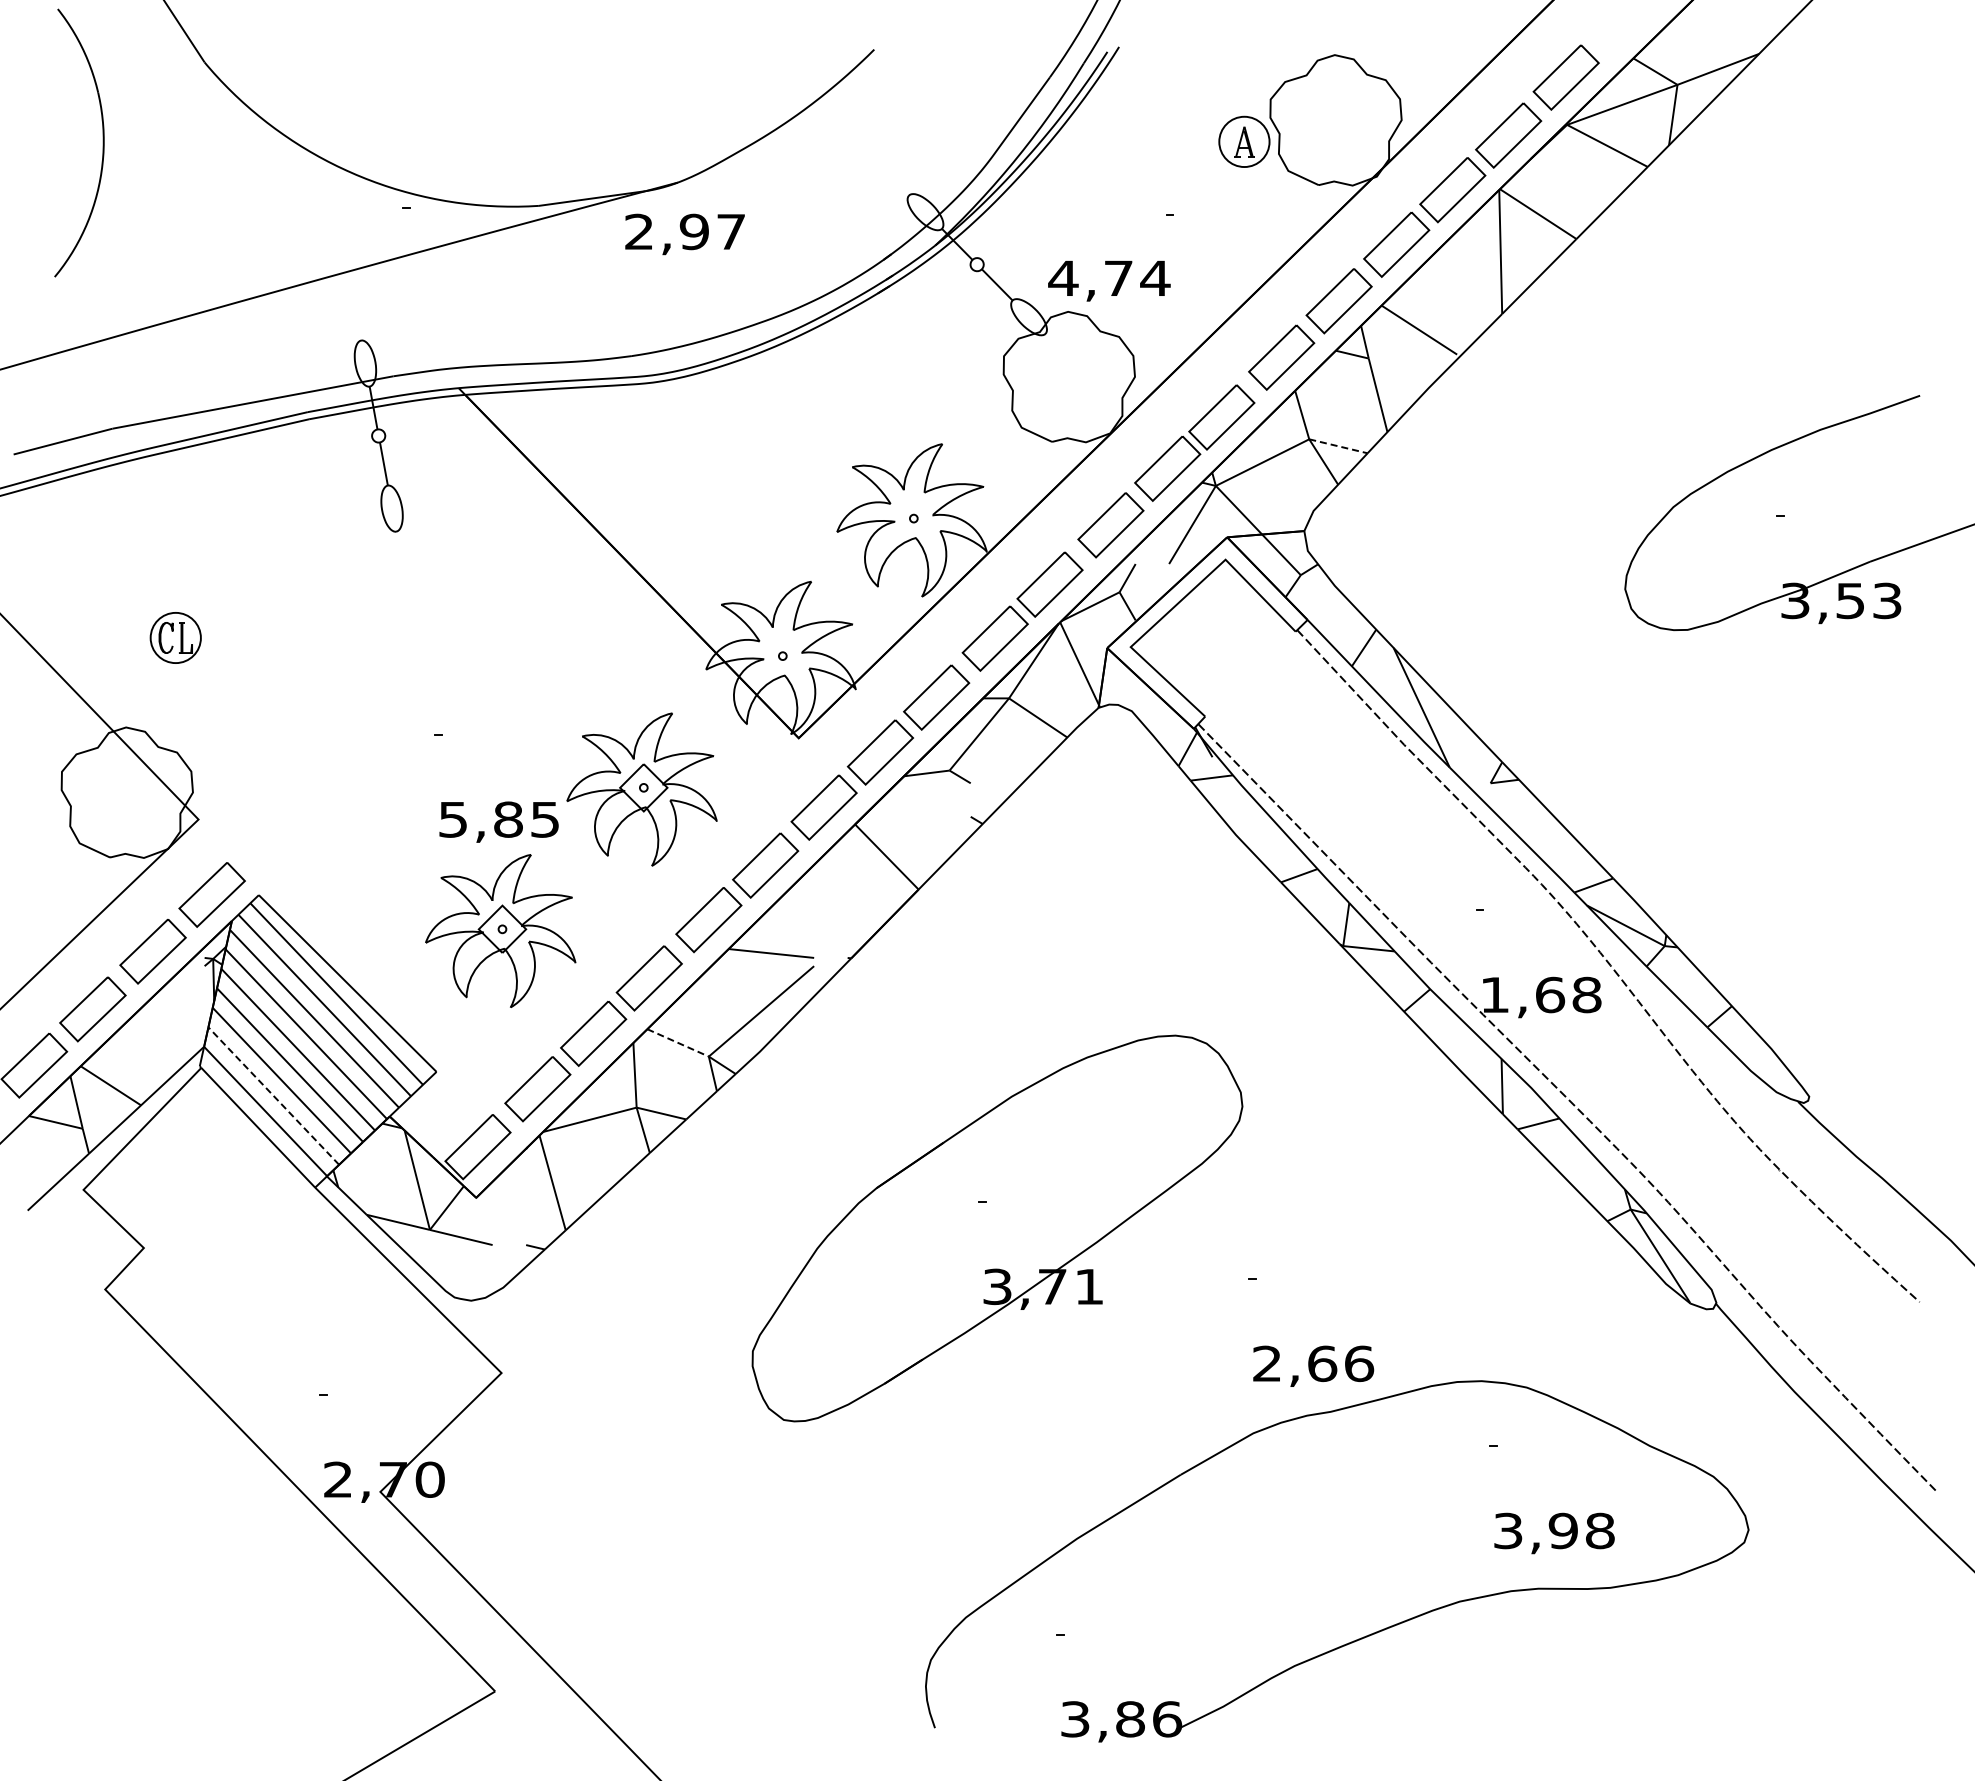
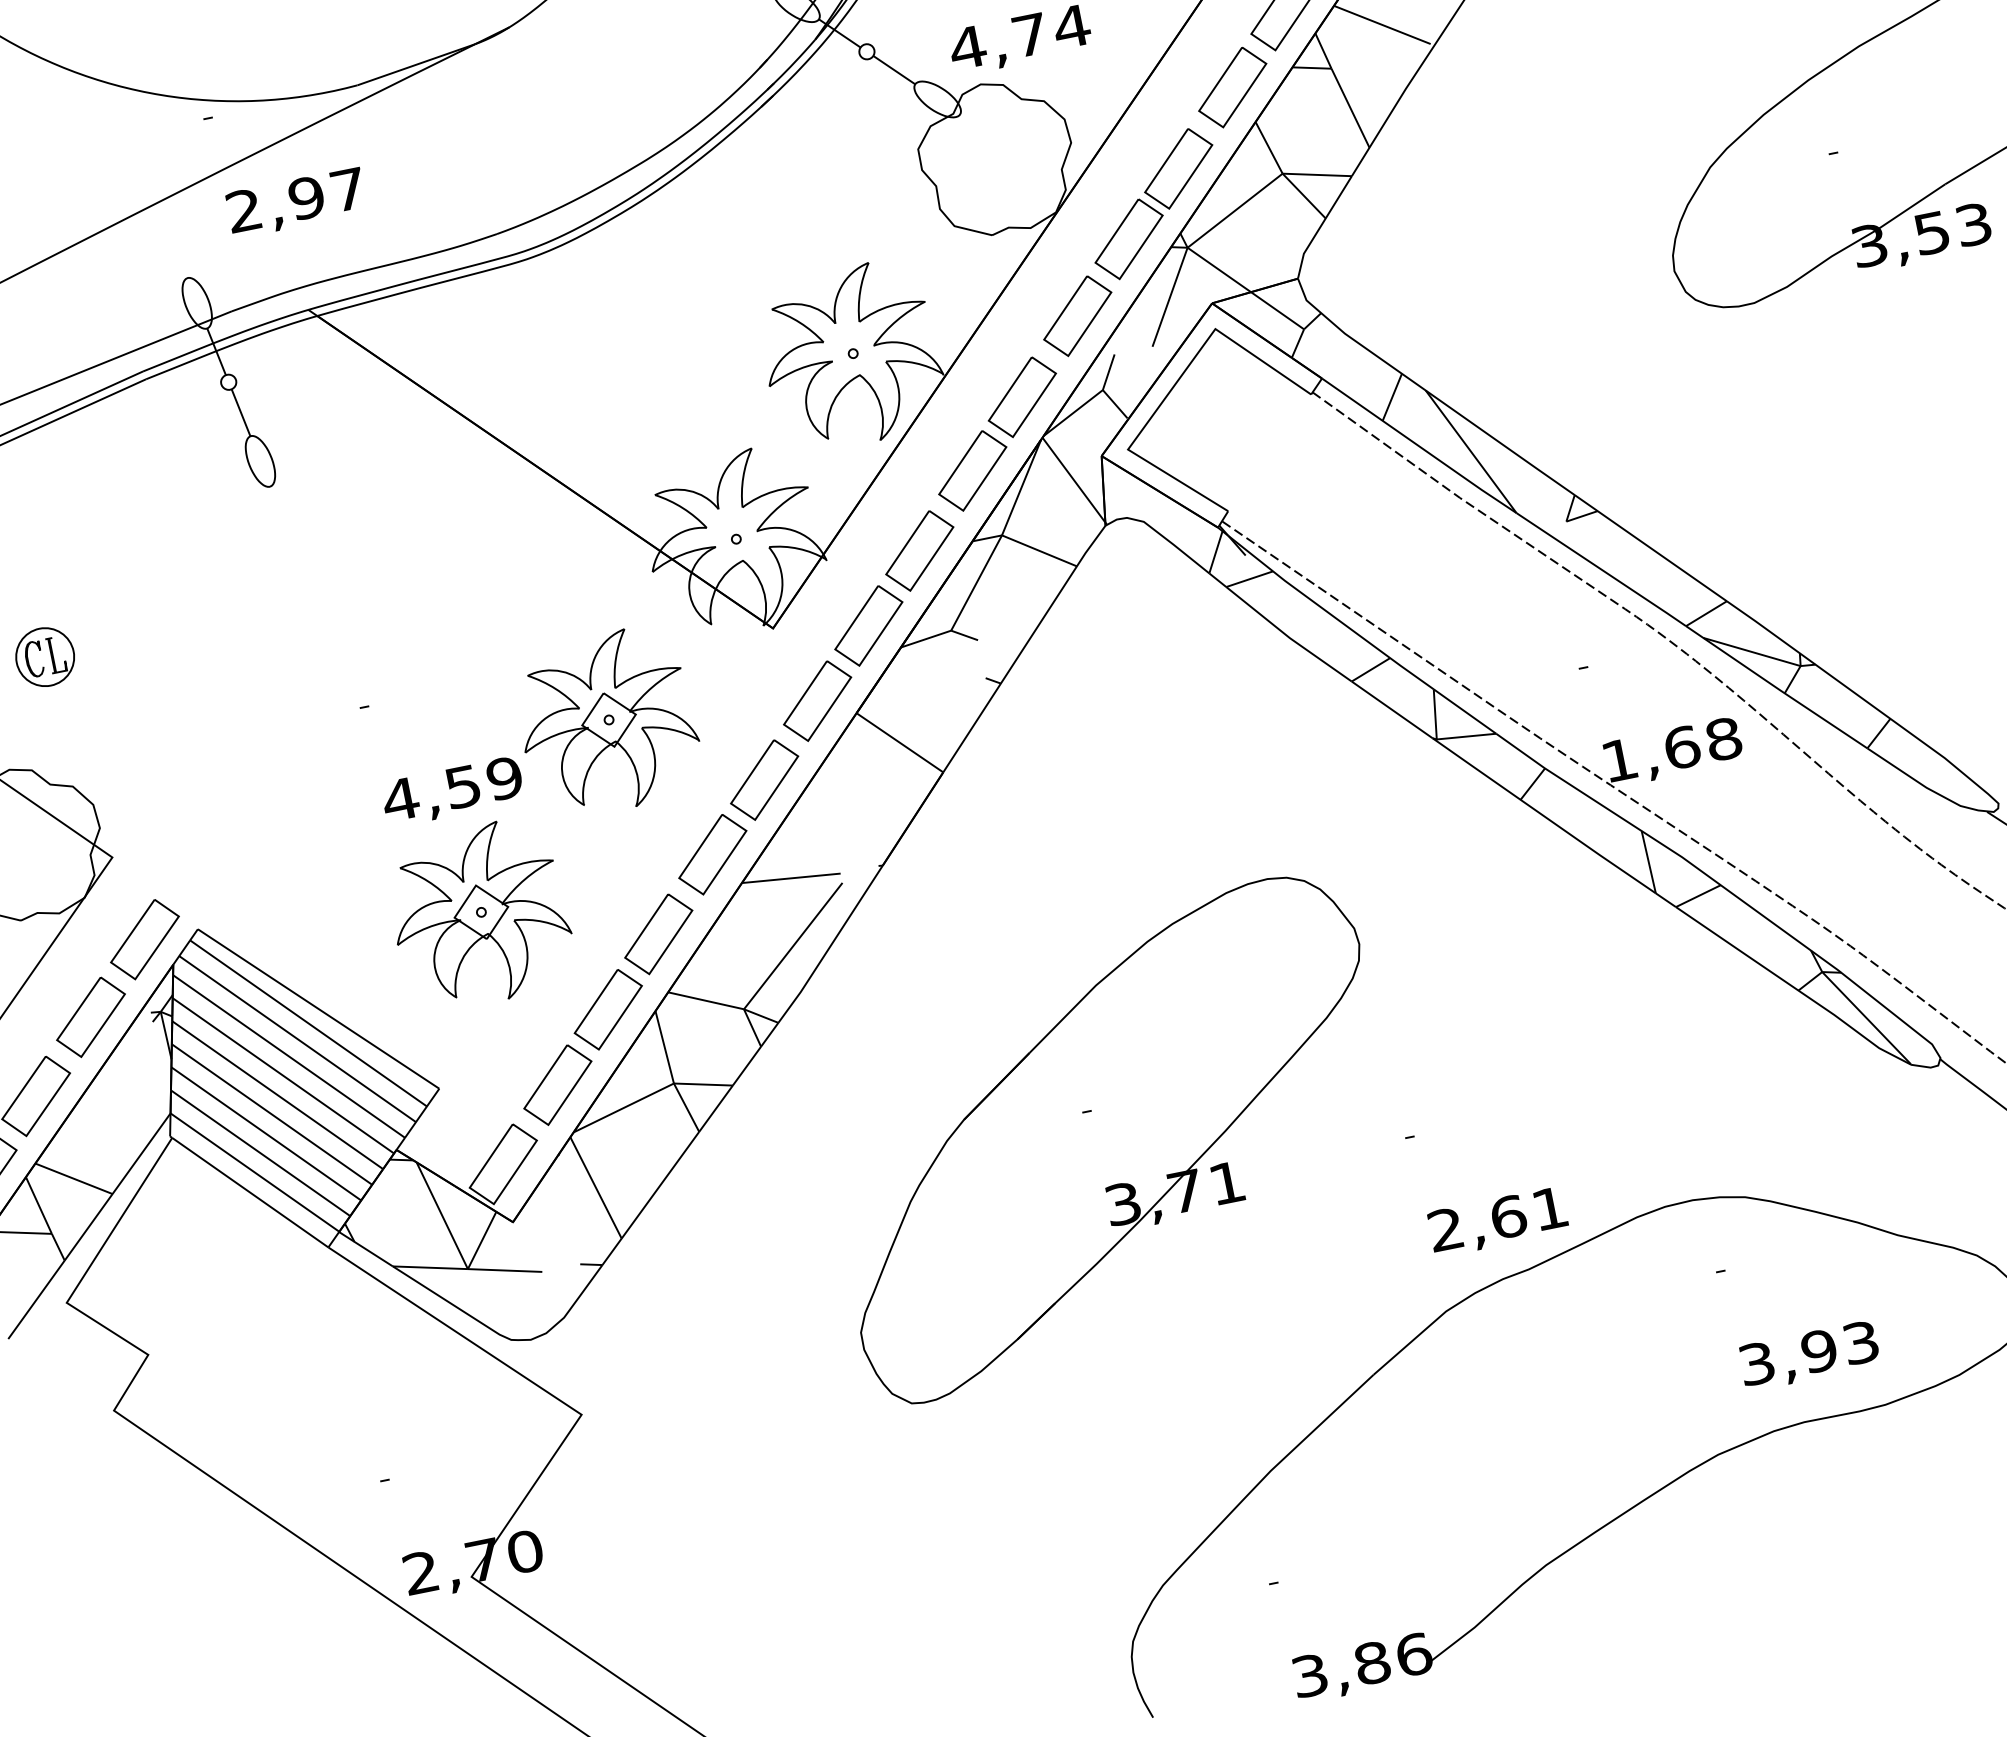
text: (684, 234) -> (296, 203), moved
line: (1338, 446) -> (1317, 175), dashed -> solid
text: (498, 819) -> (451, 788), 5,85 -> 4,59
line: (678, 1042) -> (706, 1000), dashed -> solid
line: (273, 1096) -> (260, 1153), dashed -> solid
text: (1359, 1363) -> (1550, 1208), 2,66 -> 2,61
text: (1600, 1530) -> (1861, 1342), 3,98 -> 3,93

